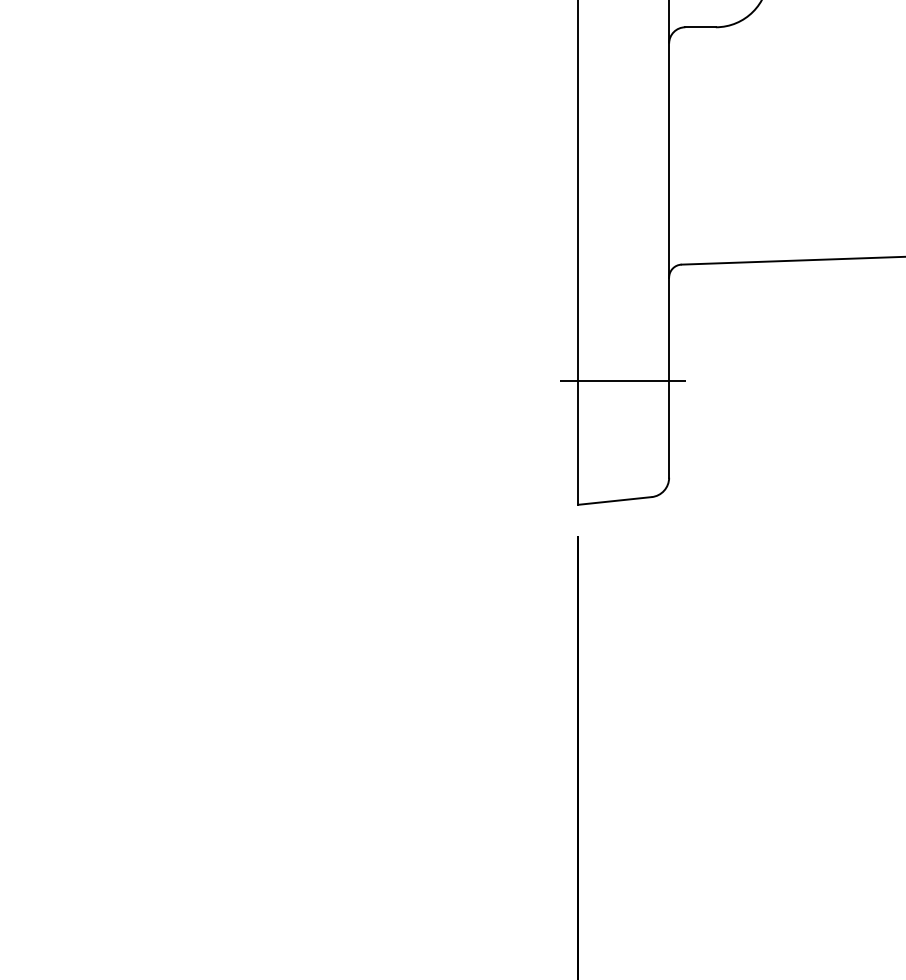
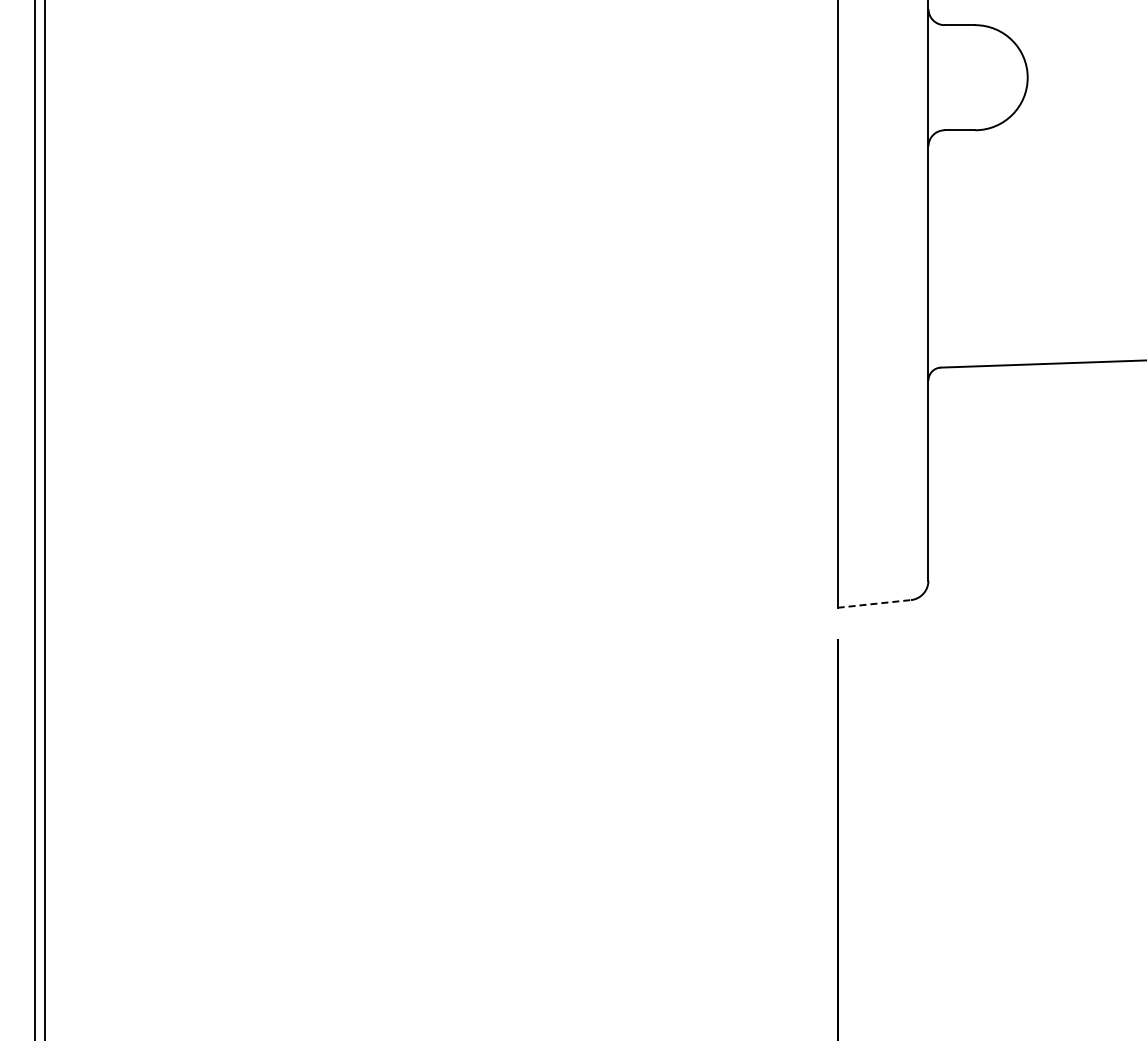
line: (623, 381) -> (882, 484), removed
line: (615, 500) -> (874, 603), solid -> dashed

